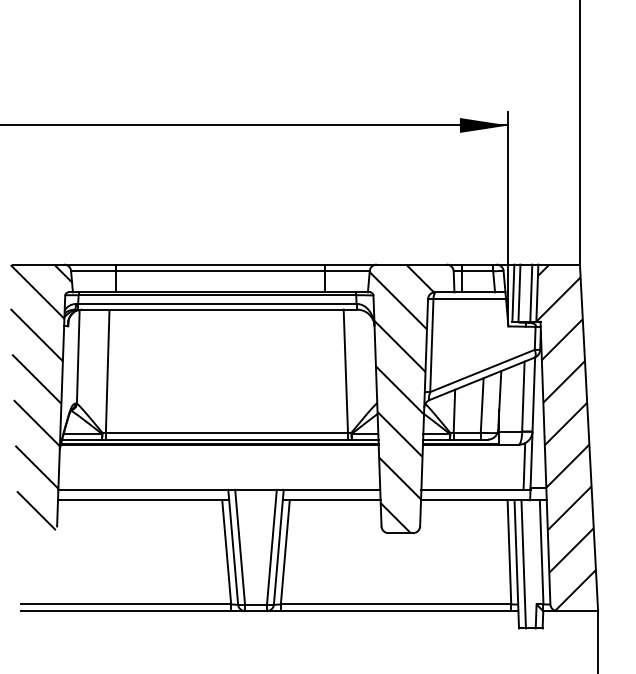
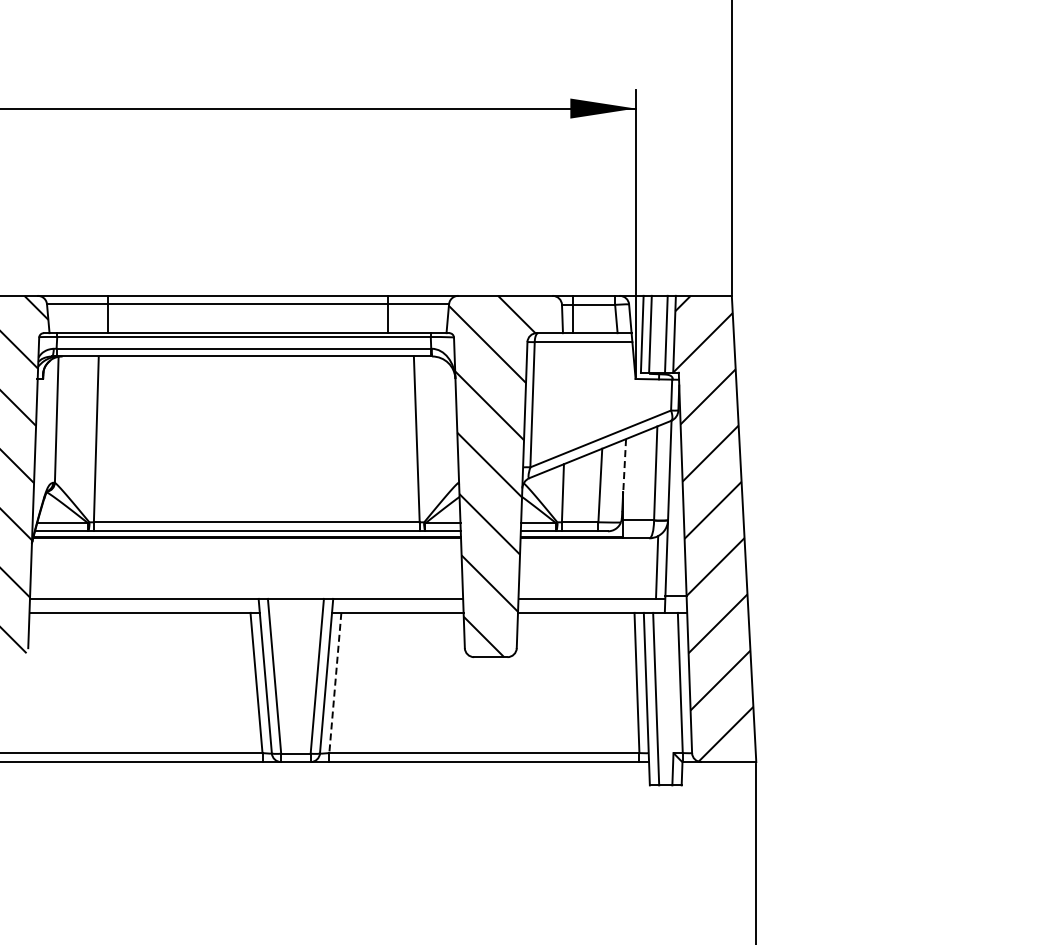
line: (500, 390) -> (624, 465), solid -> dashed
line: (285, 552) -> (335, 683), solid -> dashed

